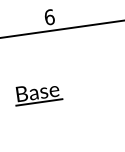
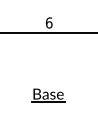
part: (38, 93) -> (48, 95), moved

